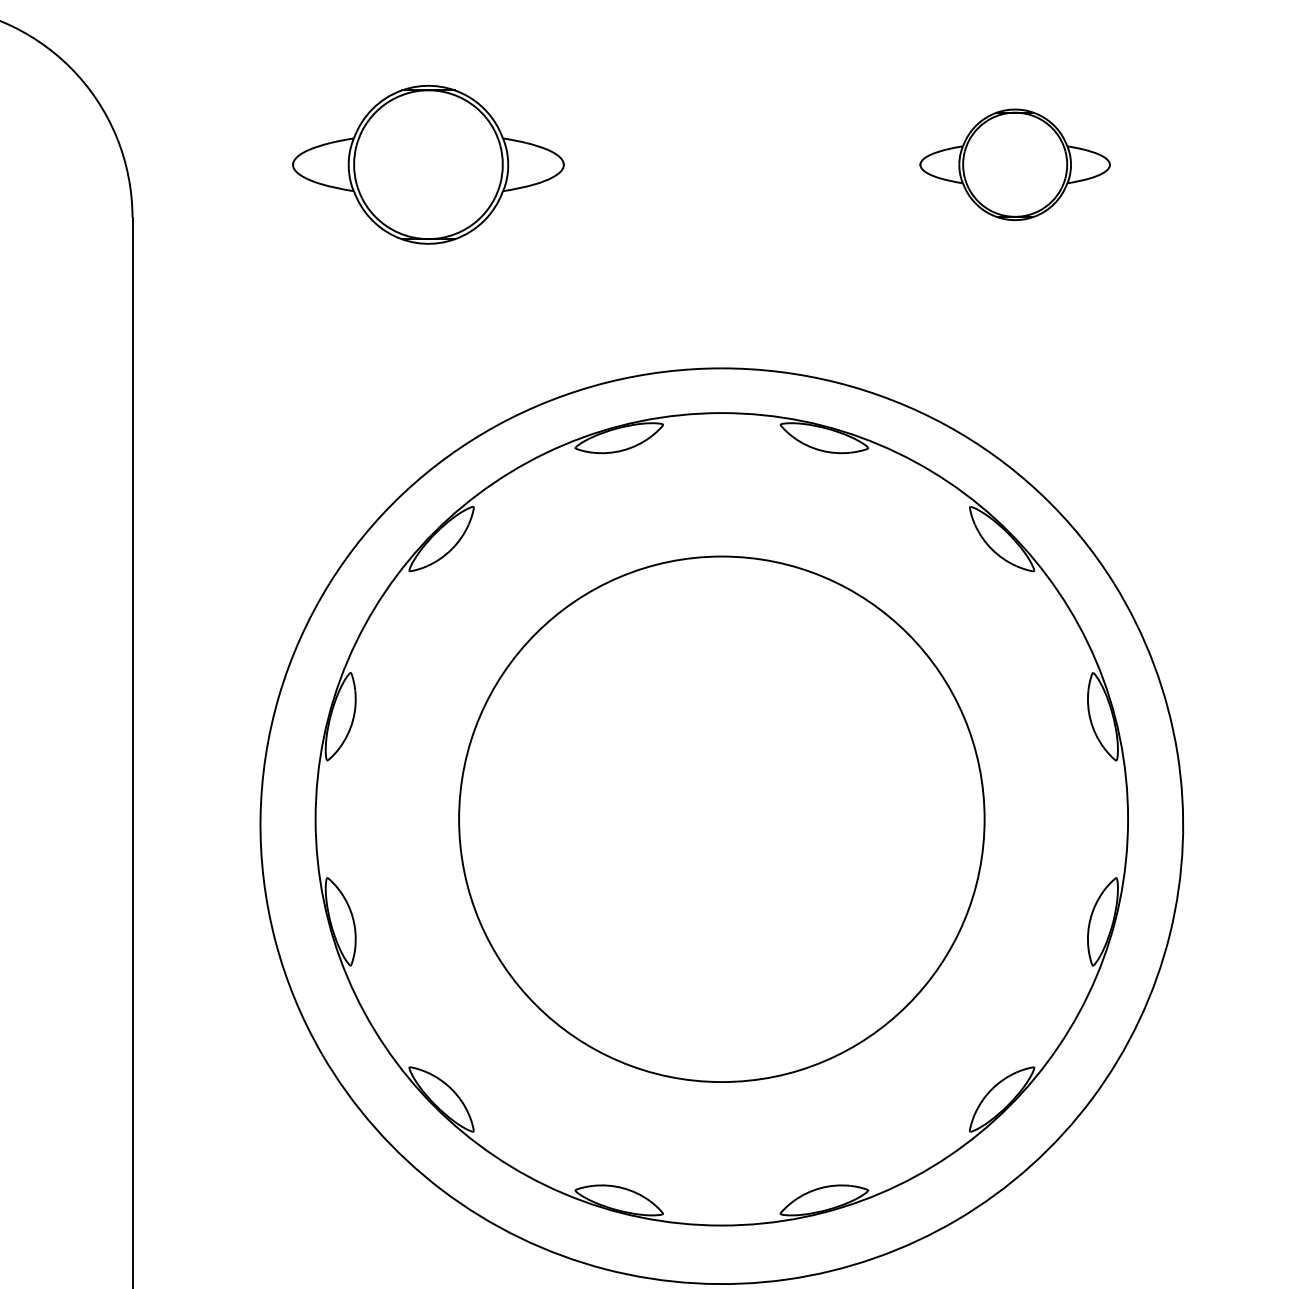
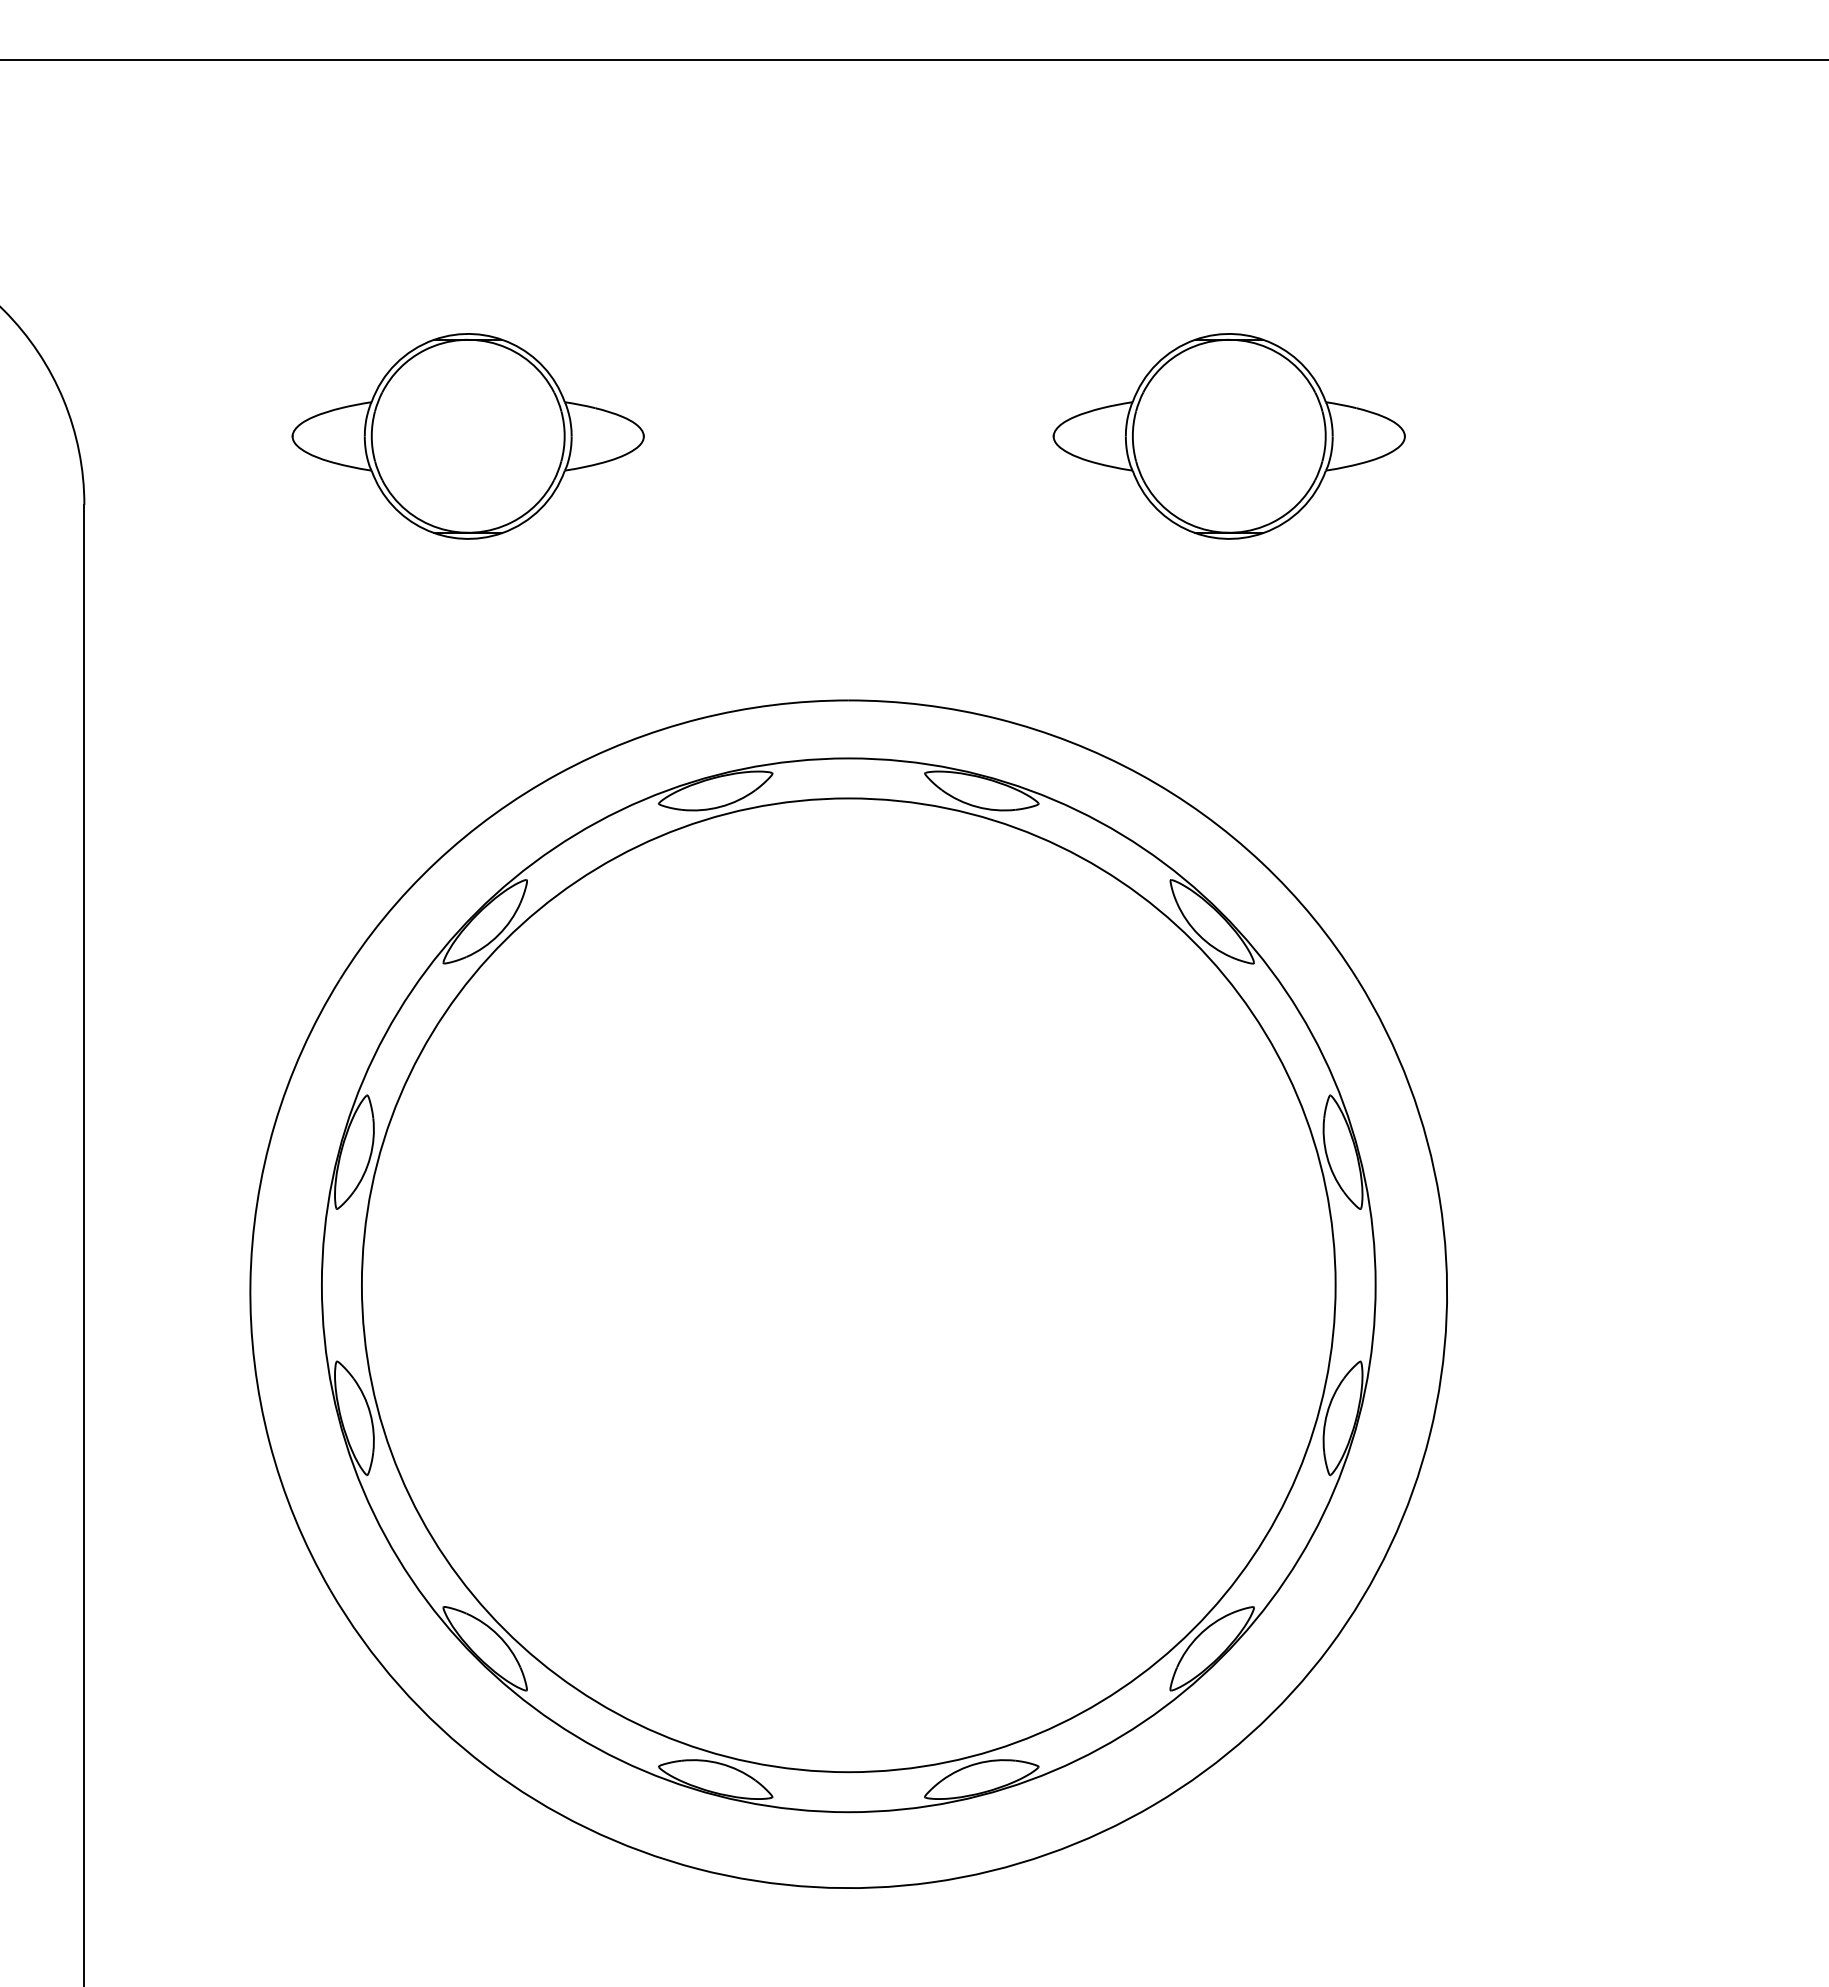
part: (1014, 164) -> (1228, 436), size x1.43
circle: (721, 819) -> (848, 1285), size x1.43

